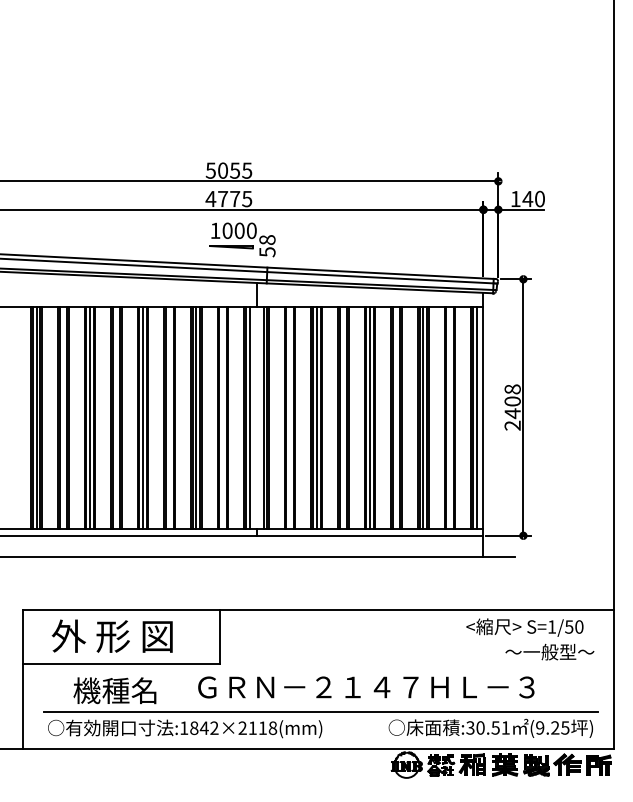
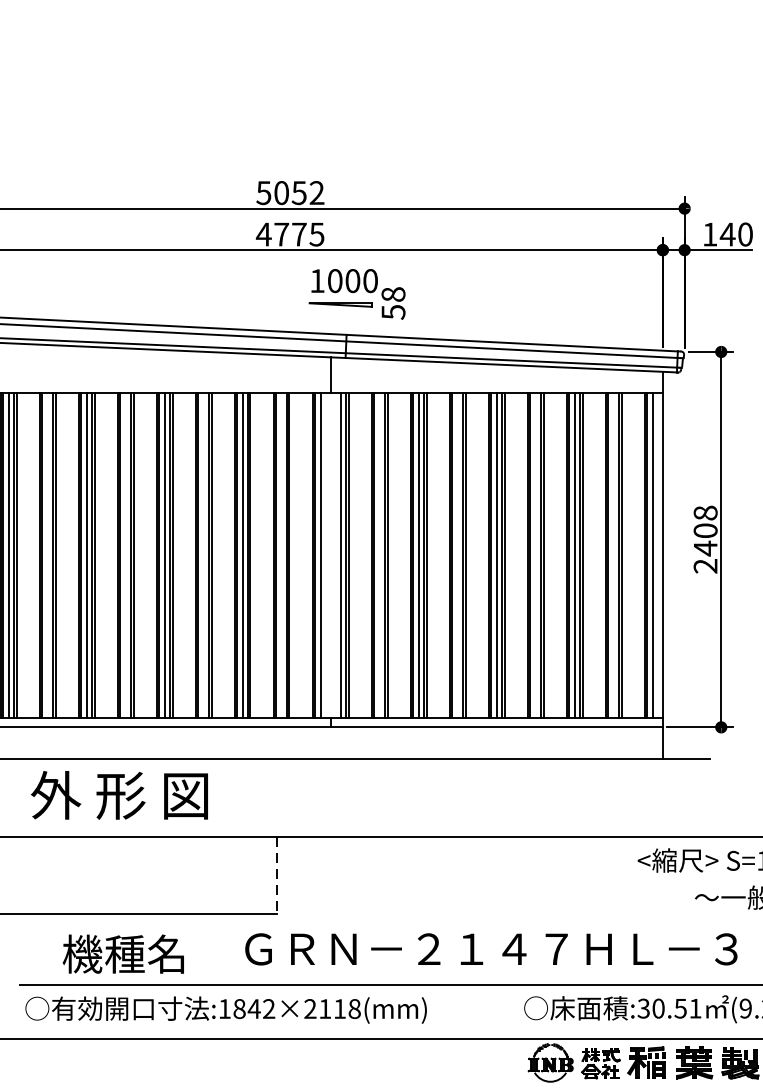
text: (247, 170) -> (317, 192), 5055 -> 5052
part: (242, 239) -> (356, 293), moved
text: (111, 635) -> (118, 794), moved
line: (219, 636) -> (276, 874), solid -> dashed

